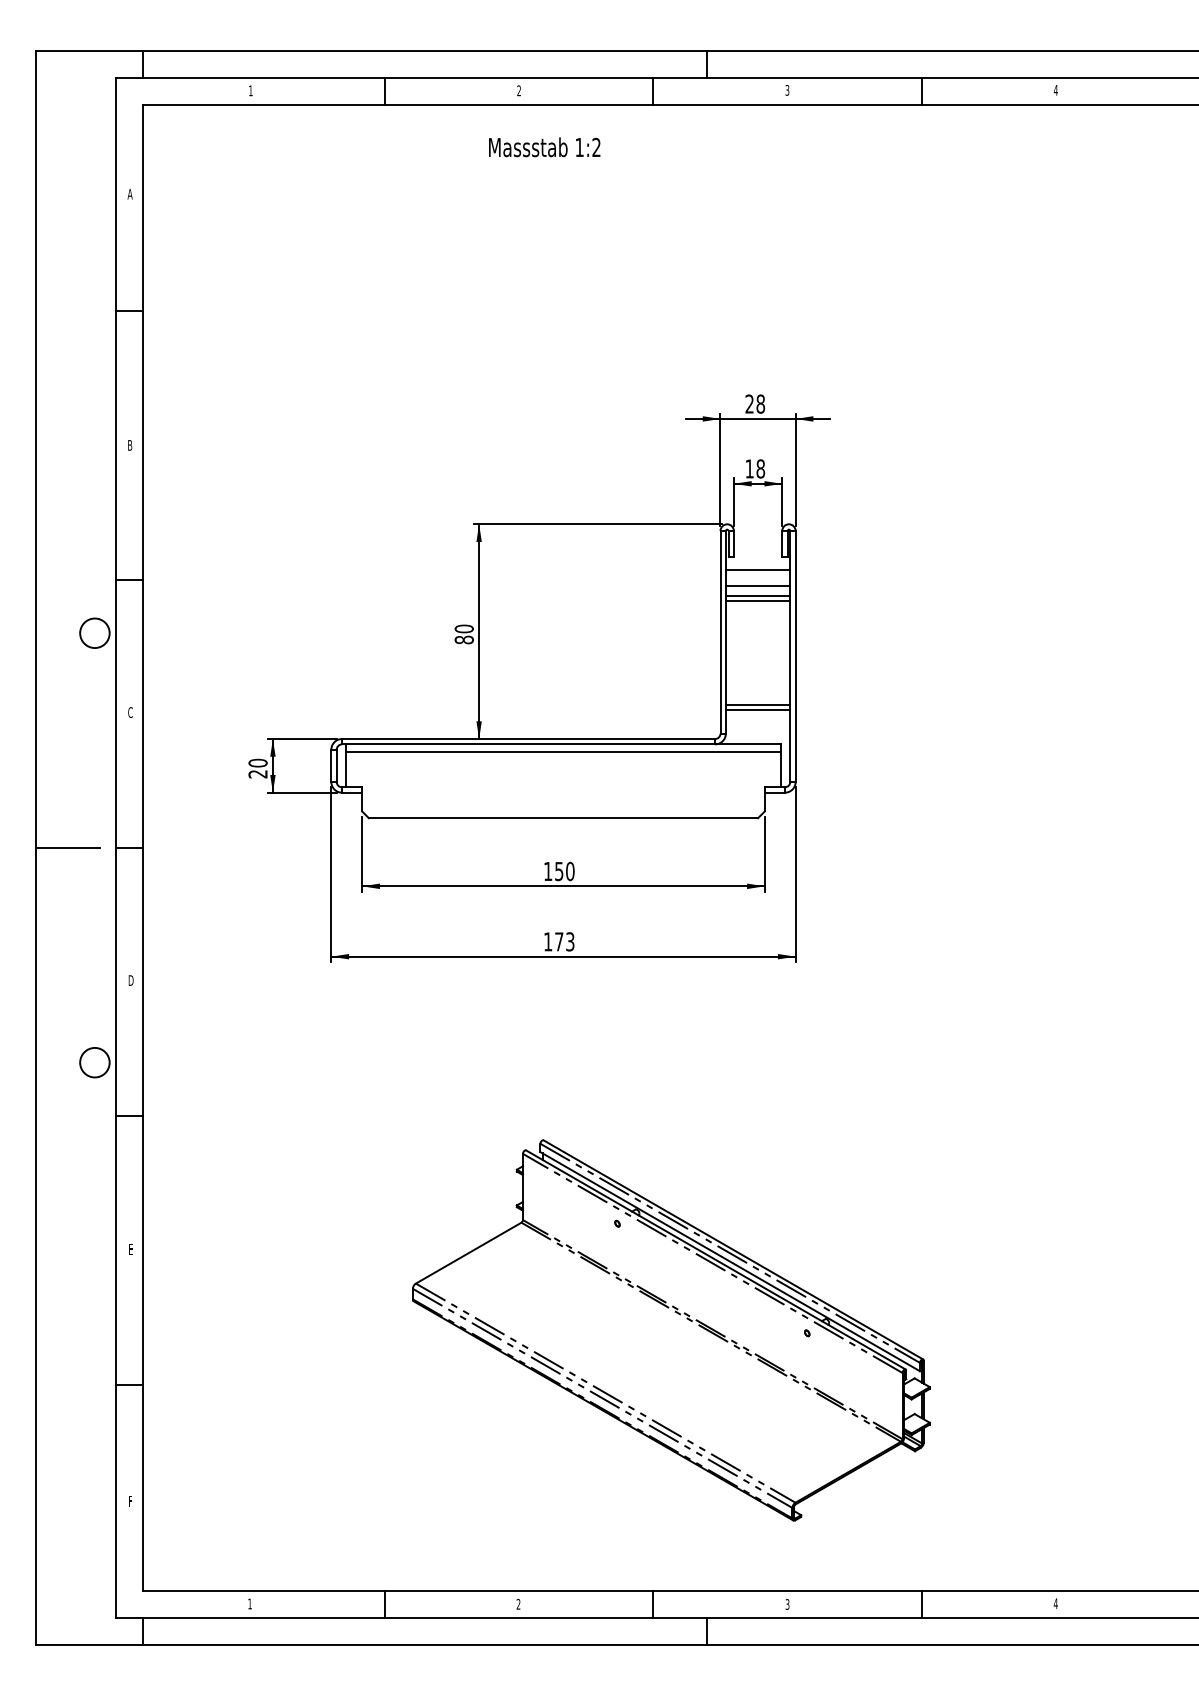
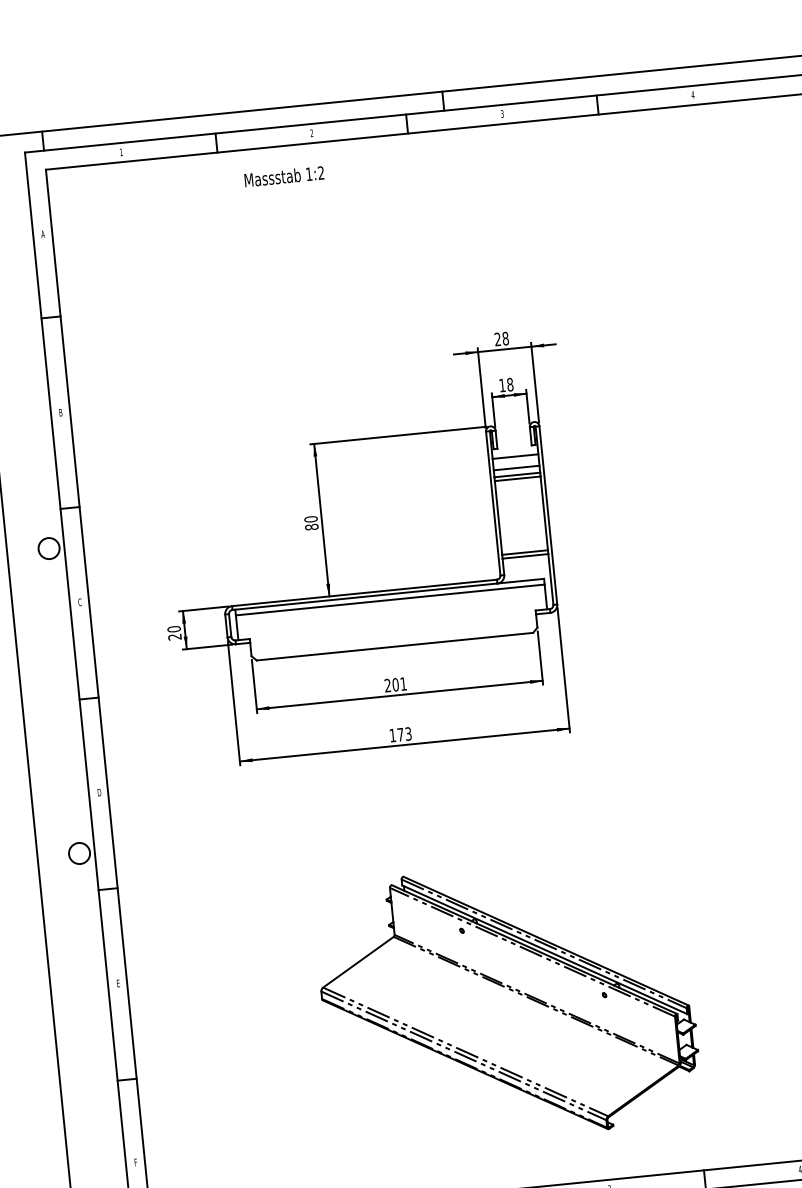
text: (544, 147) -> (284, 176), moved
line: (67, 848) -> (44, 703), removed
text: (559, 871) -> (395, 684), 150 -> 201

